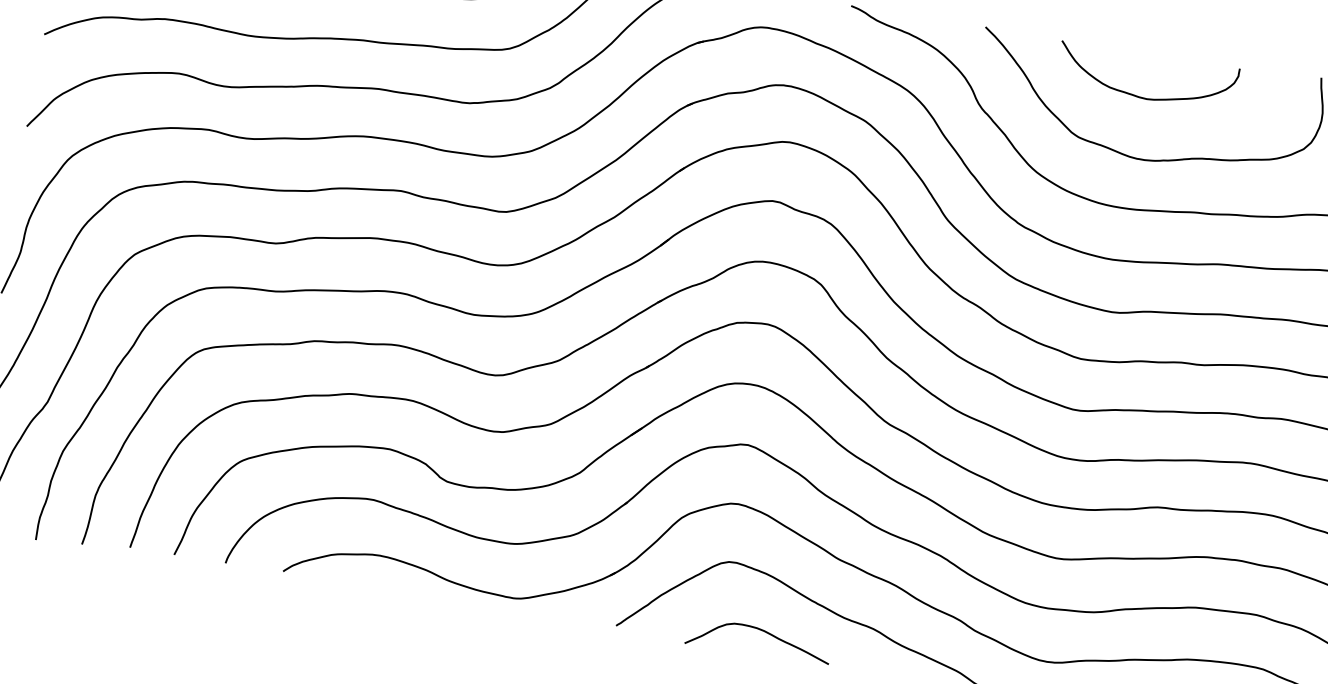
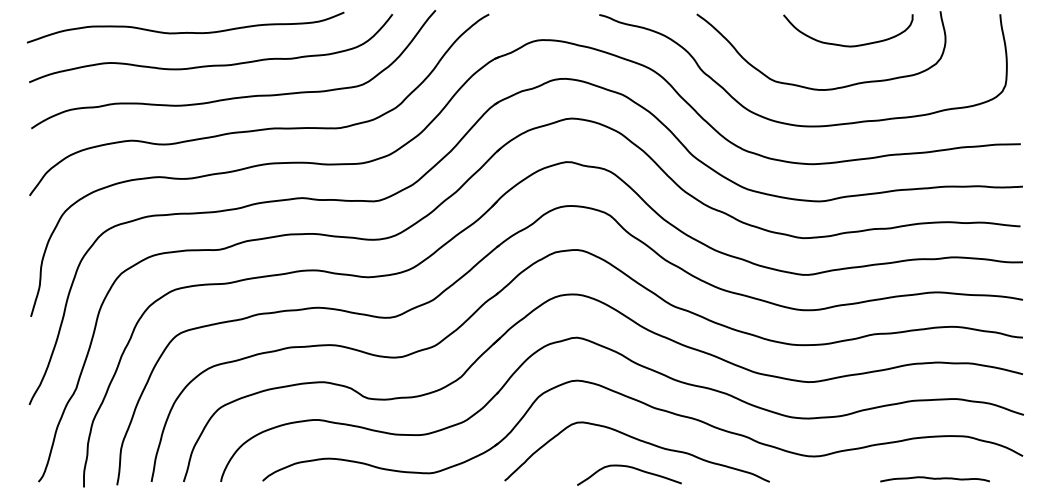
curve: (1144, 97) -> (848, 45), moved
curve: (763, 632) -> (631, 468), moved

